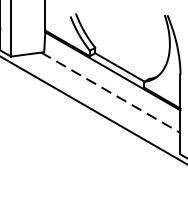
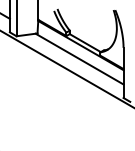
line: (110, 93) -> (79, 59), dashed -> solid

